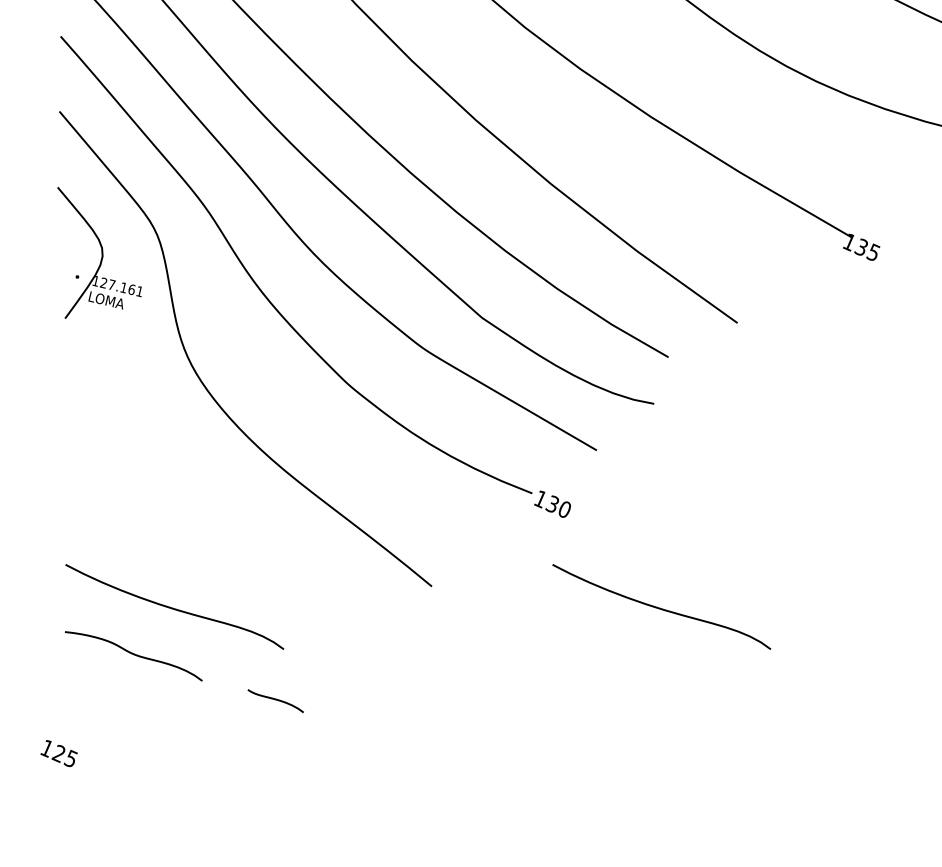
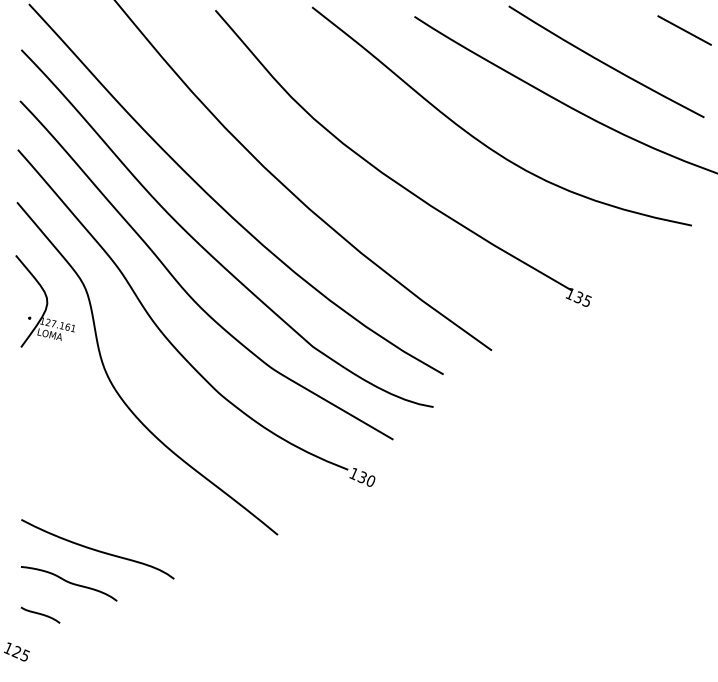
curve: (661, 607) -> (438, 549), removed
curve: (275, 700) -> (40, 614), moved

